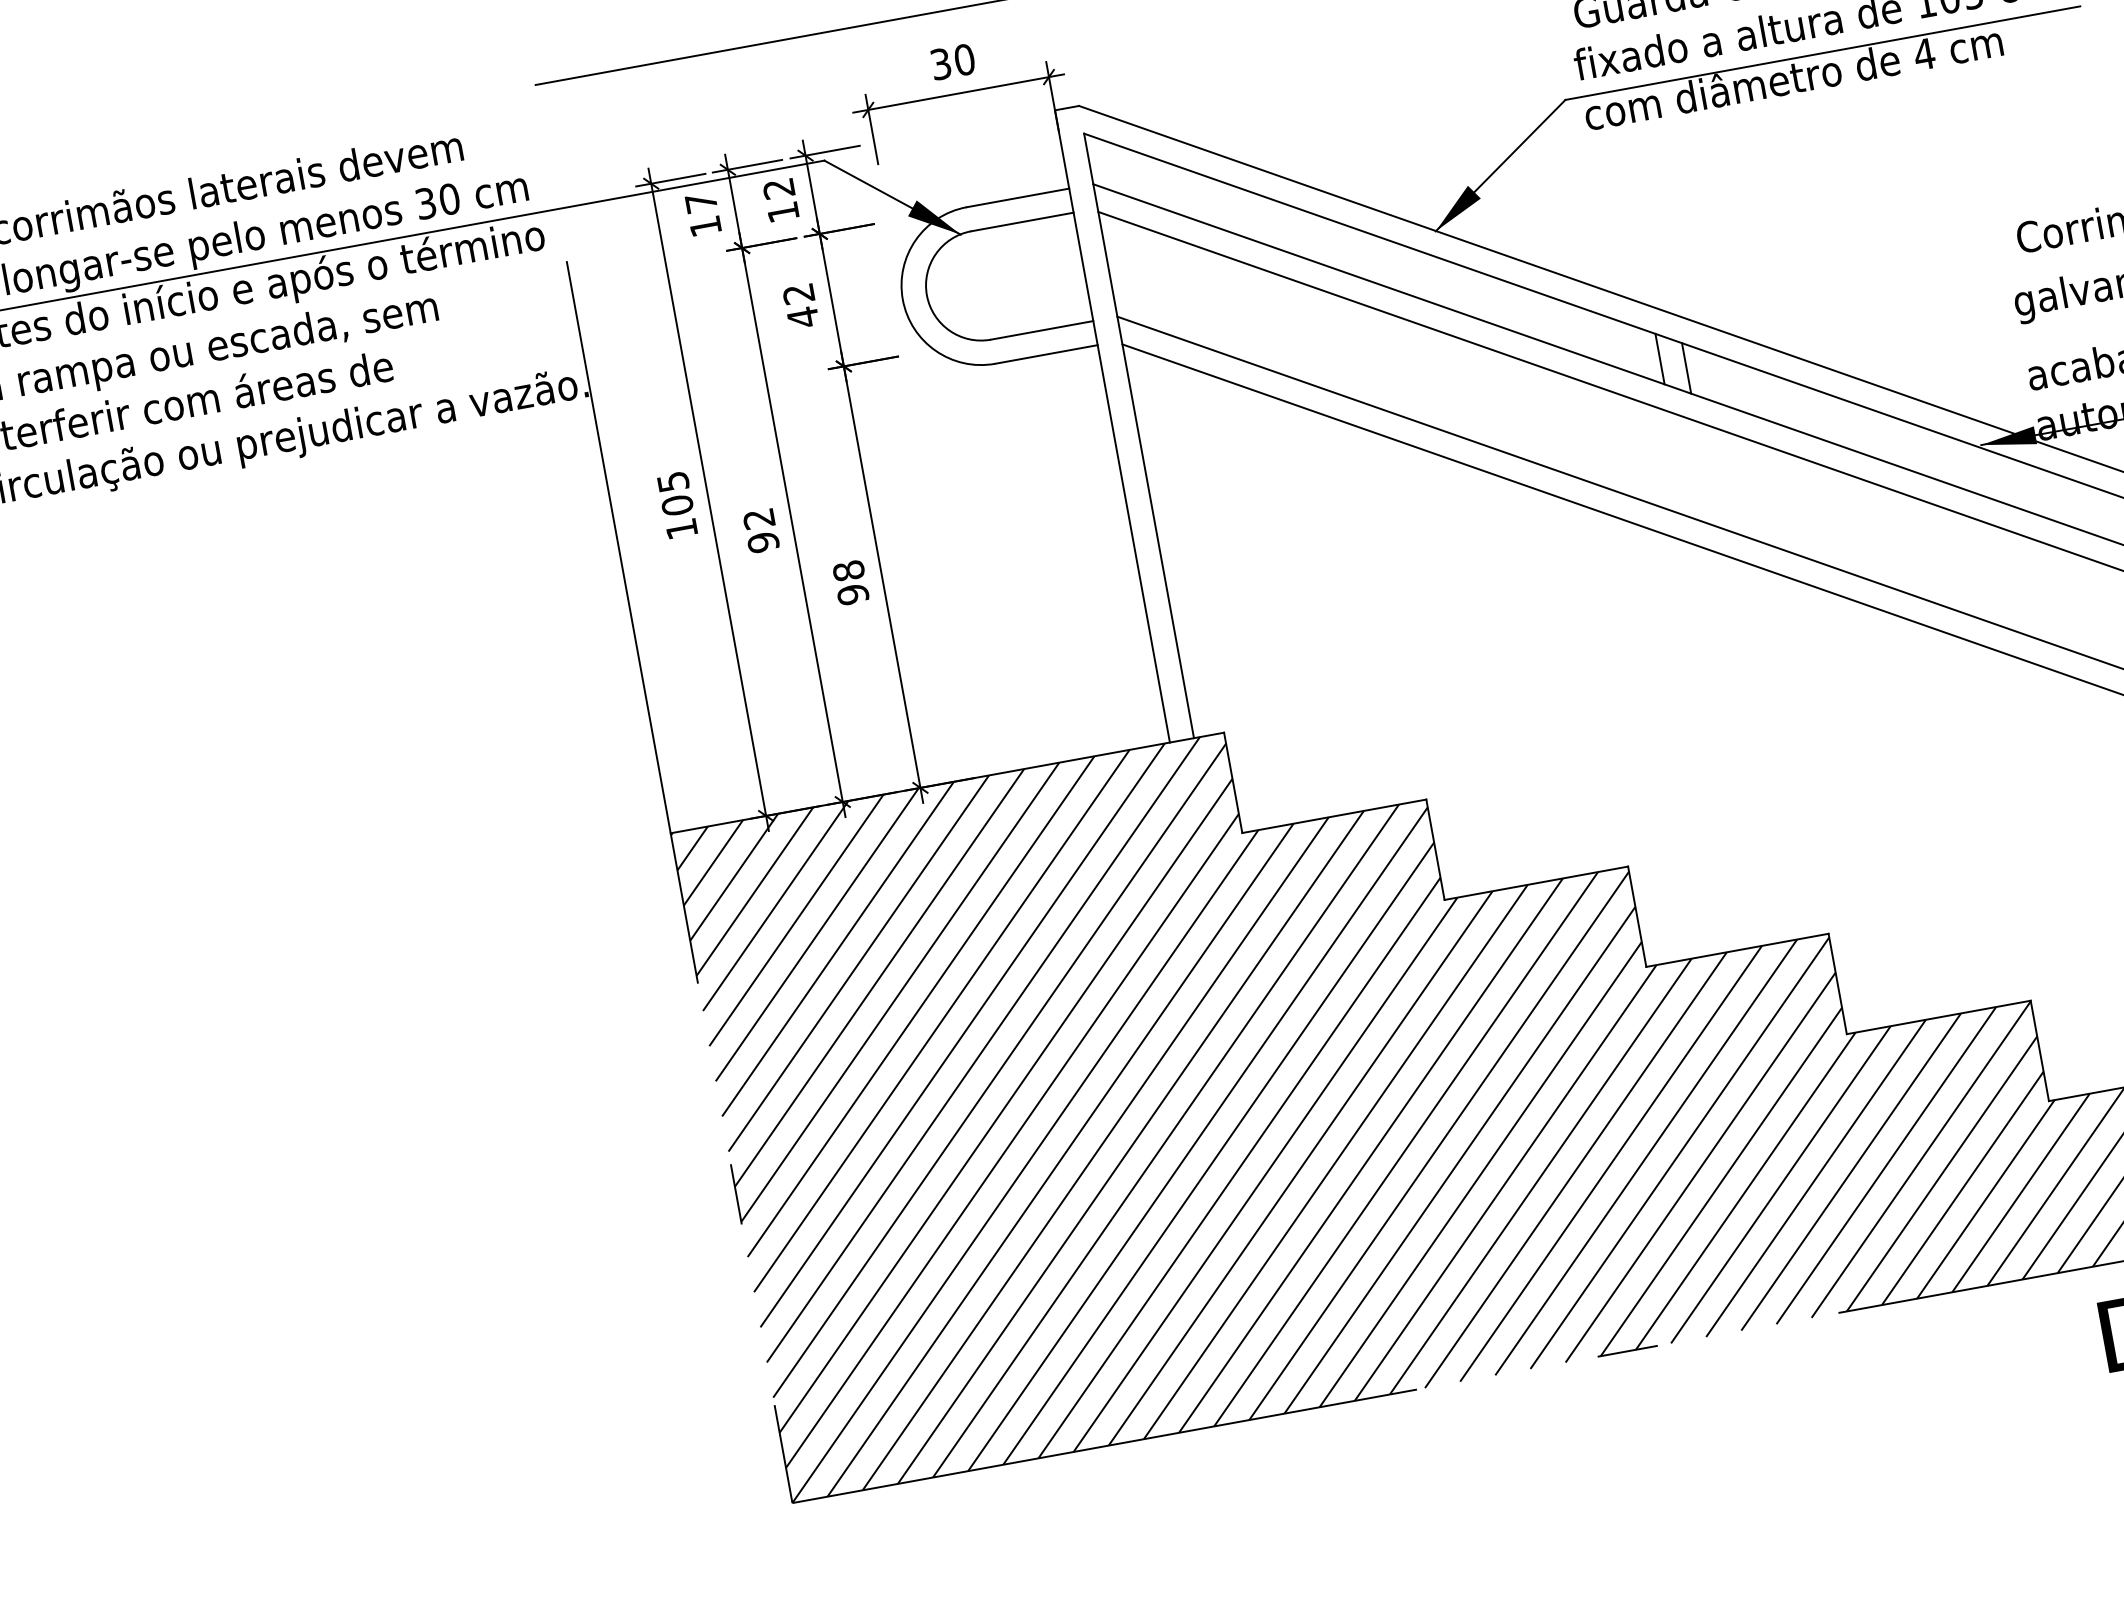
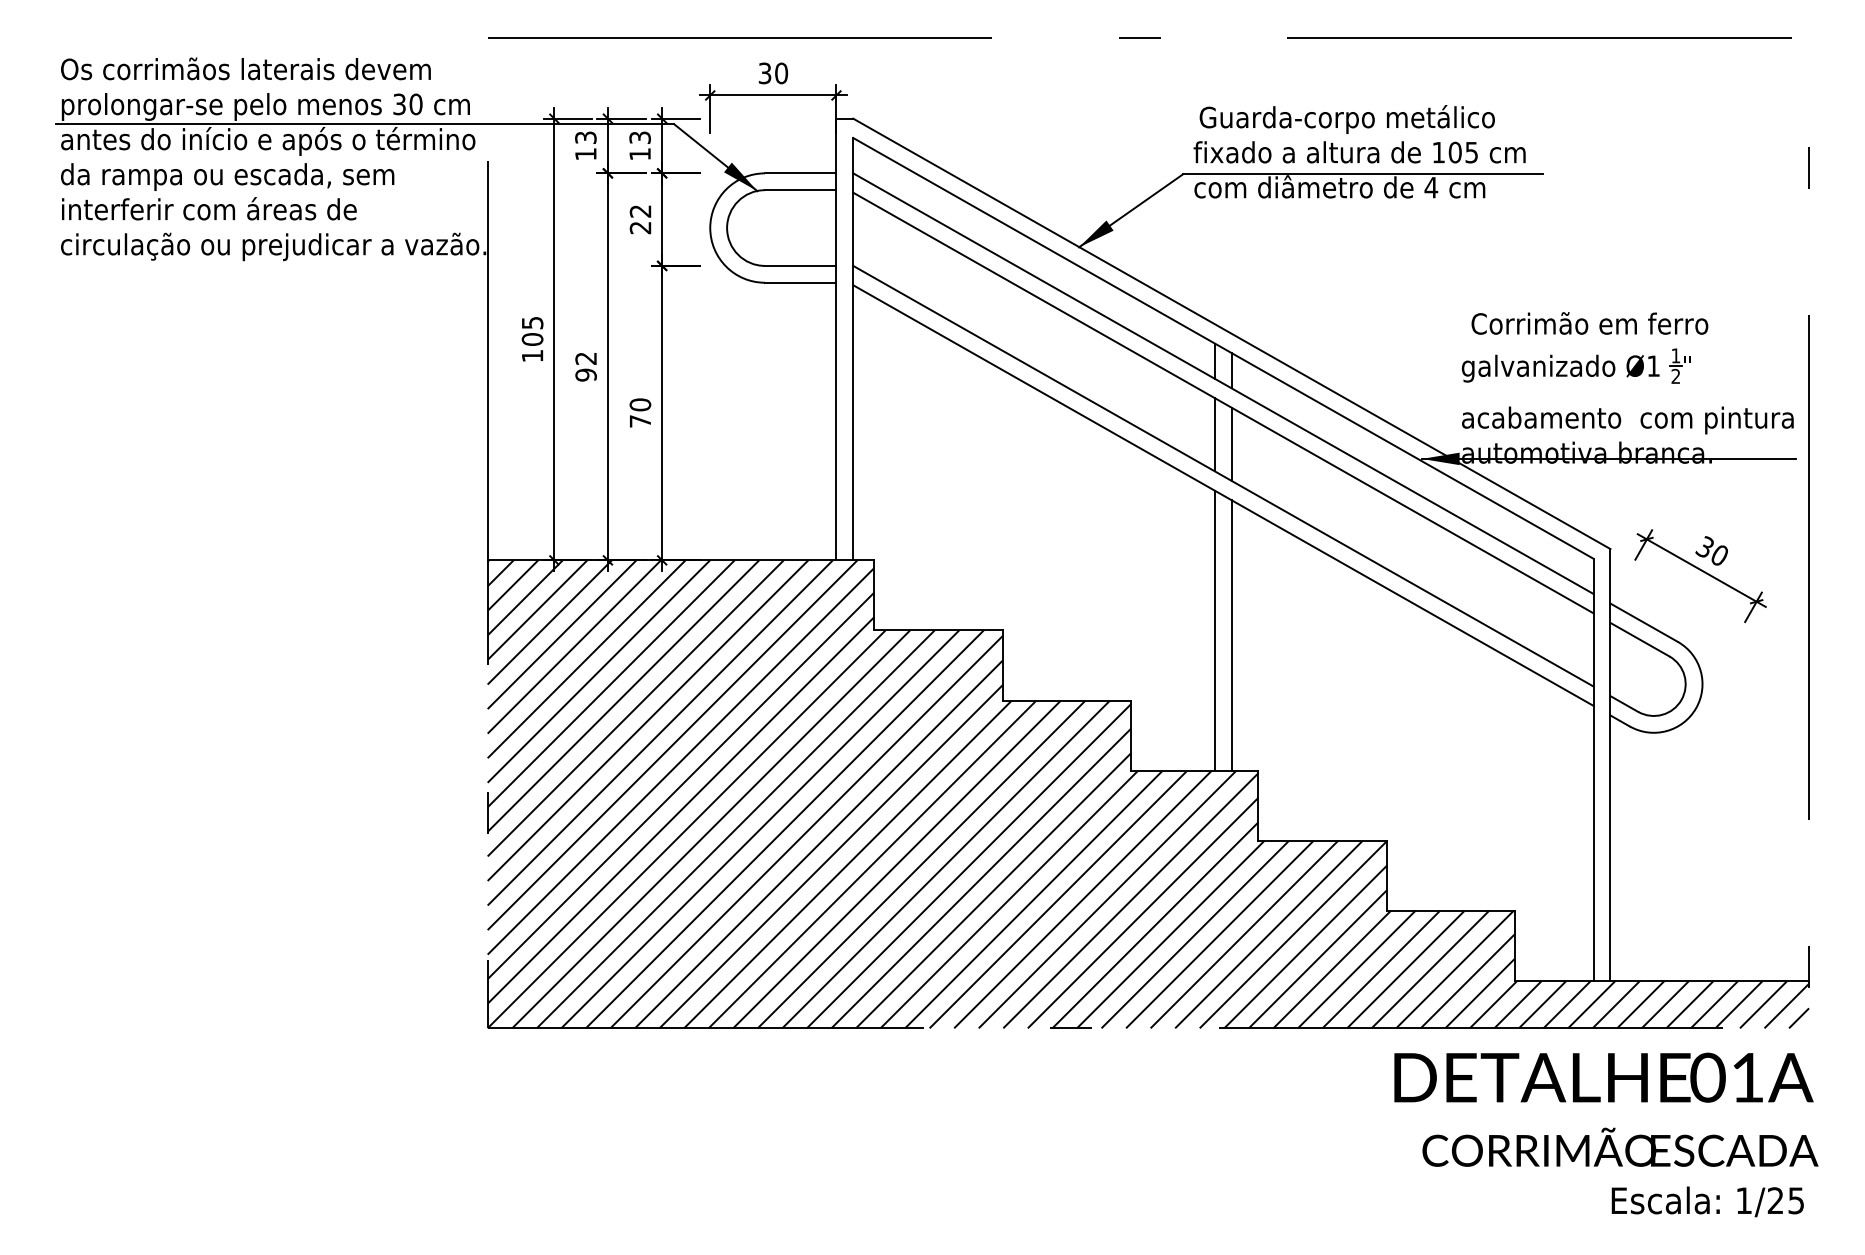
text: (777, 188) -> (639, 137), 12 -> 13
text: (700, 202) -> (585, 137), 17 -> 13
text: (802, 317) -> (640, 227), 42 -> 22
line: (1679, 463) -> (1215, 434), added
line: (1705, 473) -> (1231, 444), added
text: (850, 581) -> (640, 412), 98 -> 70
line: (1730, 744) -> (1215, 630), added
line: (1754, 747) -> (1231, 635), added

